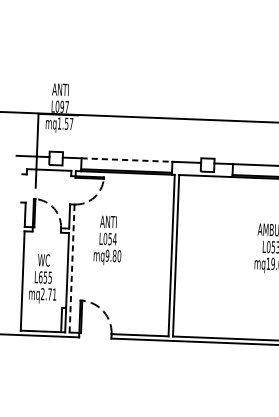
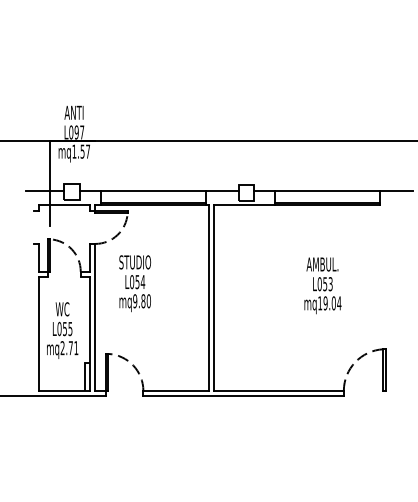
line: (127, 159) -> (153, 190), dashed -> solid
text: (109, 222) -> (135, 262), ANTI -> STUDIO
line: (72, 268) -> (95, 317), dashed -> solid
text: (40, 276) -> (59, 328), L655 -> L055

